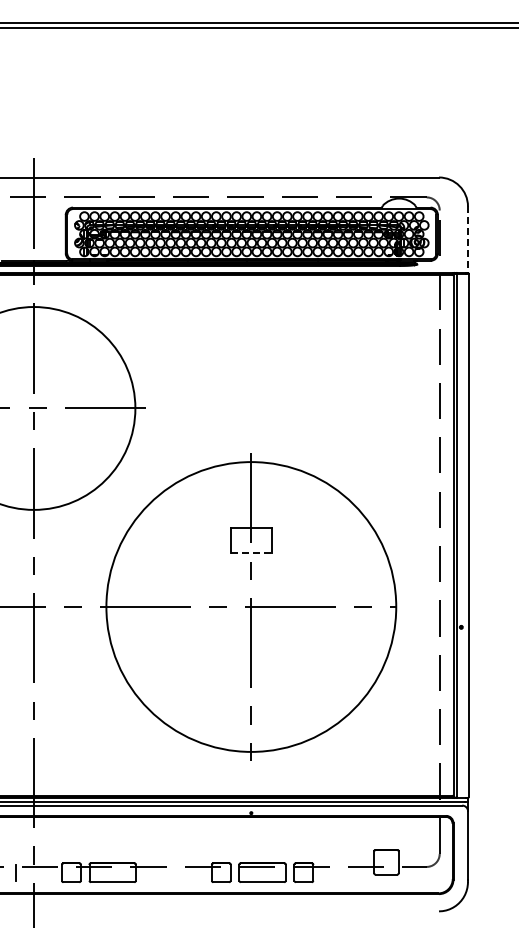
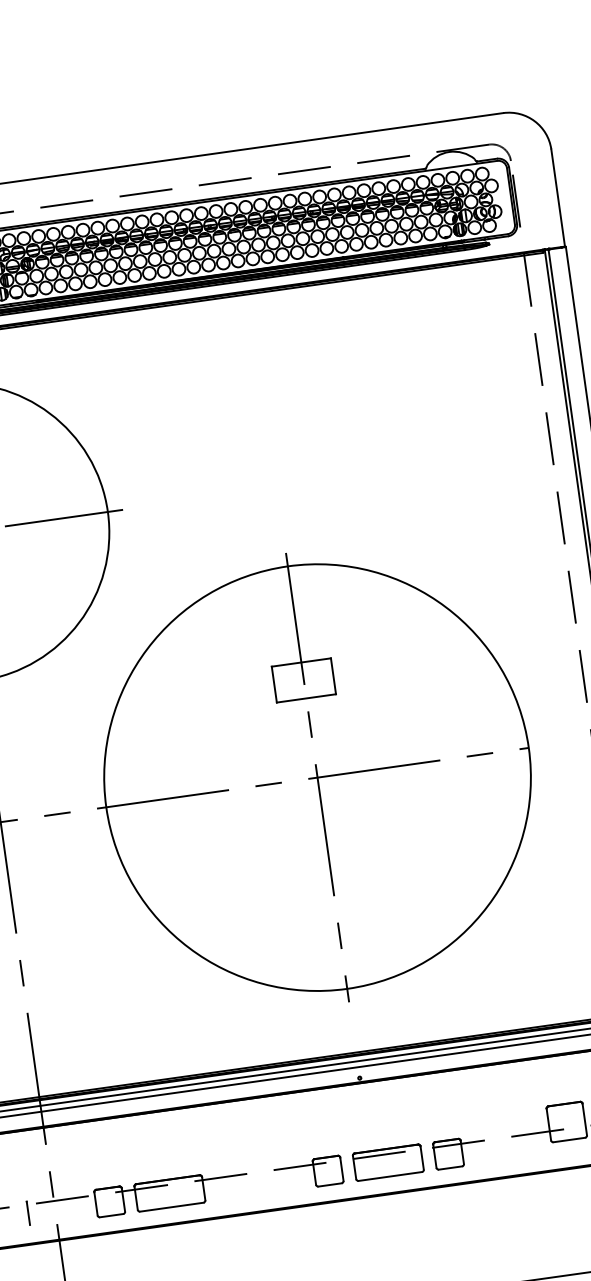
line: (467, 240) -> (557, 199), dashed -> solid
line: (251, 552) -> (306, 698), dashed -> solid

